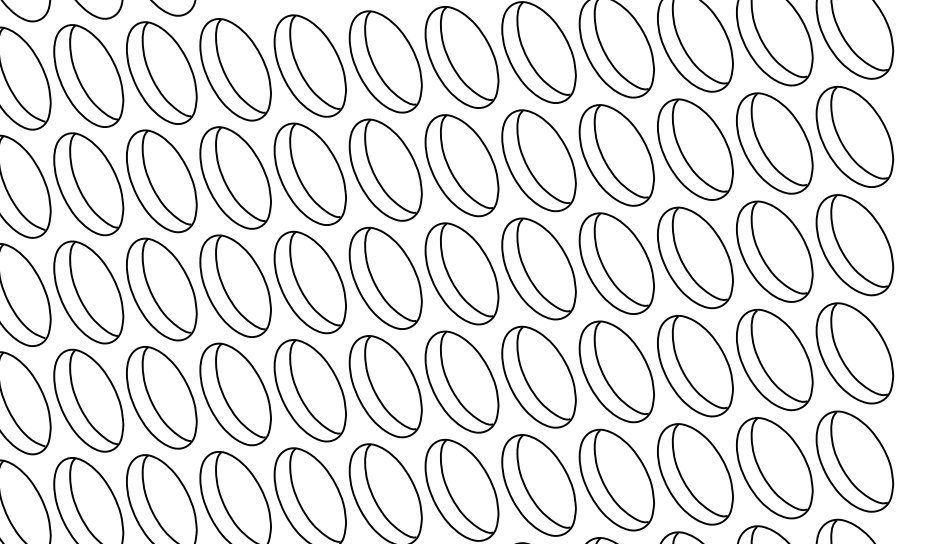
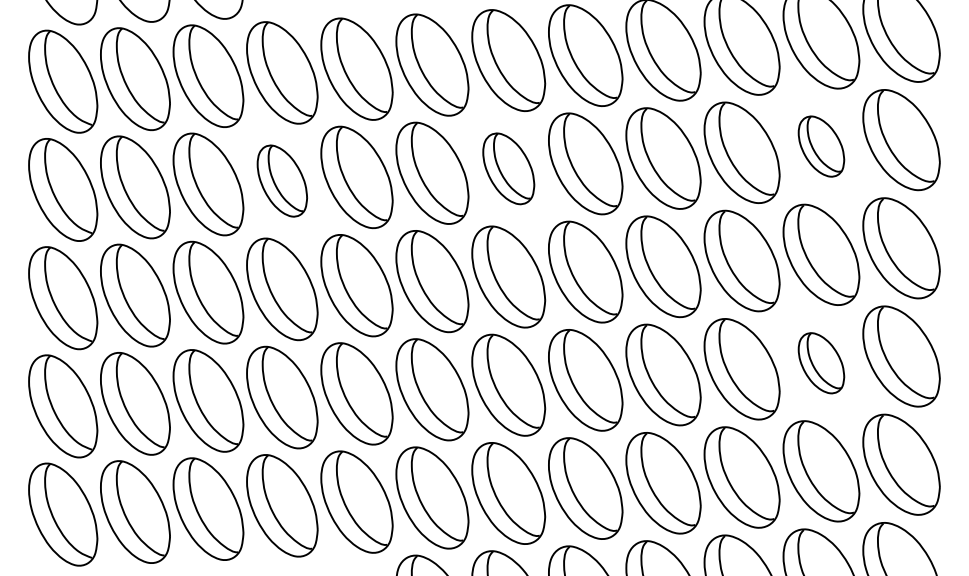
part: (774, 143) -> (821, 146), size x0.6
part: (461, 165) -> (508, 168), size x0.7
part: (235, 177) -> (282, 180), size x0.7
part: (774, 360) -> (821, 363), size x0.6

